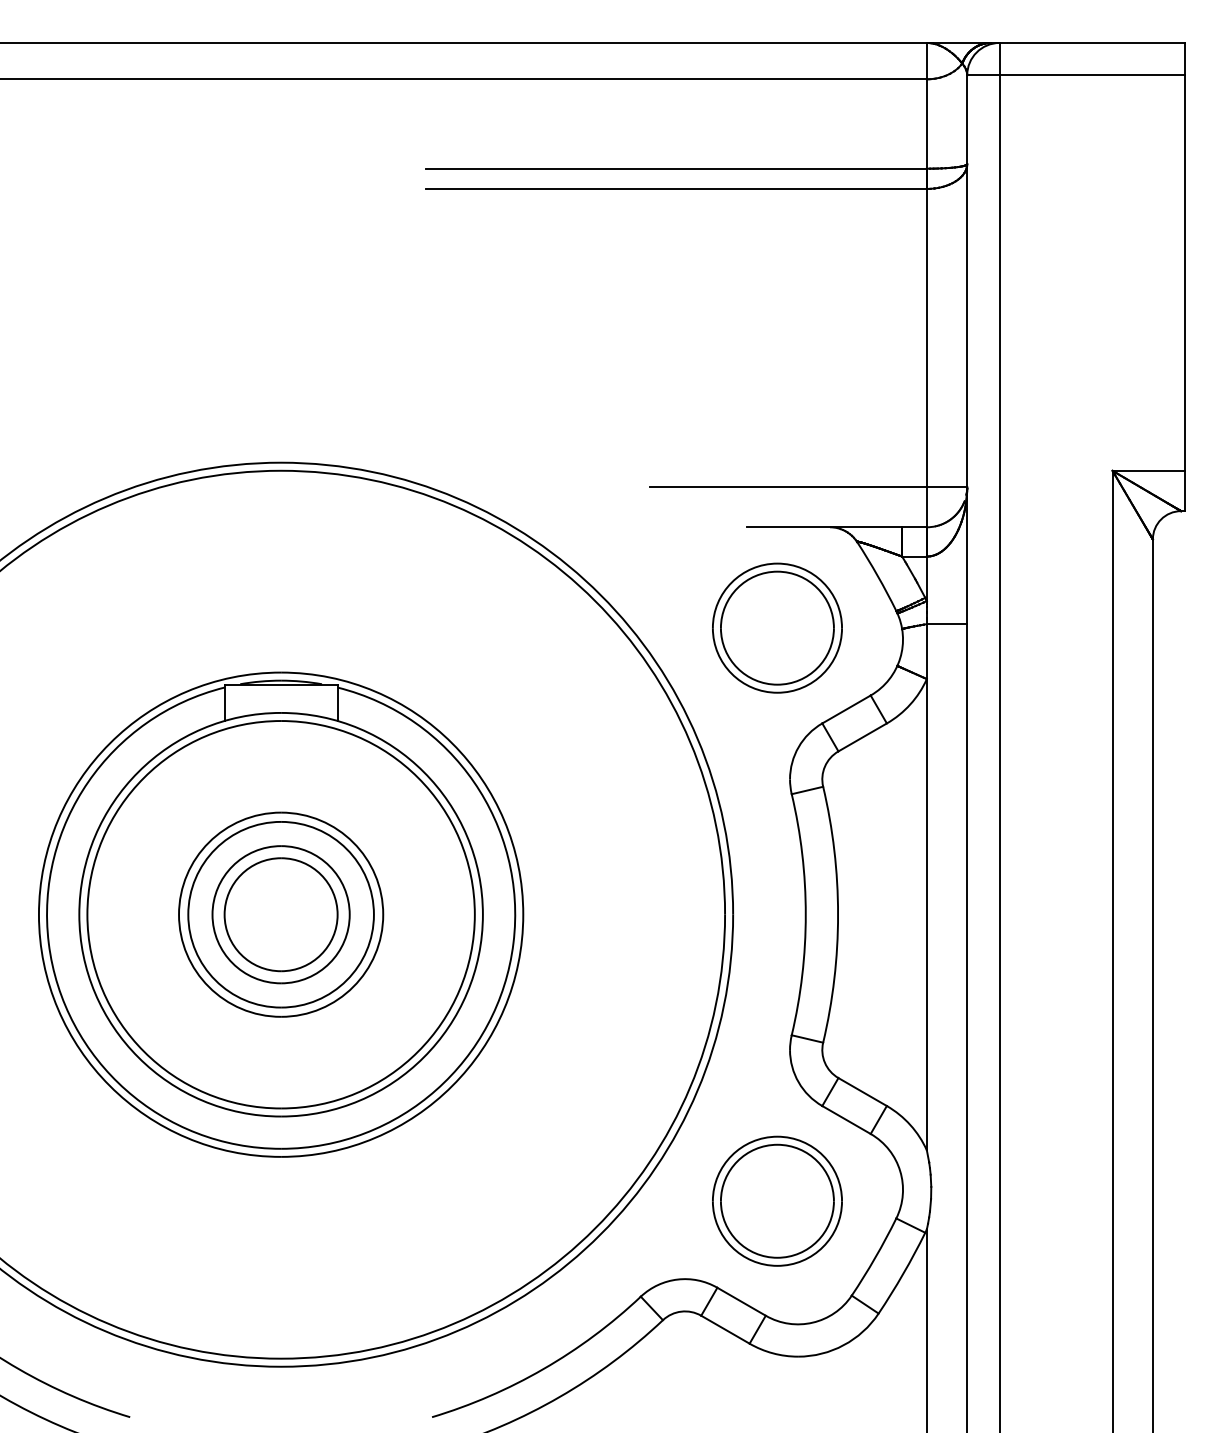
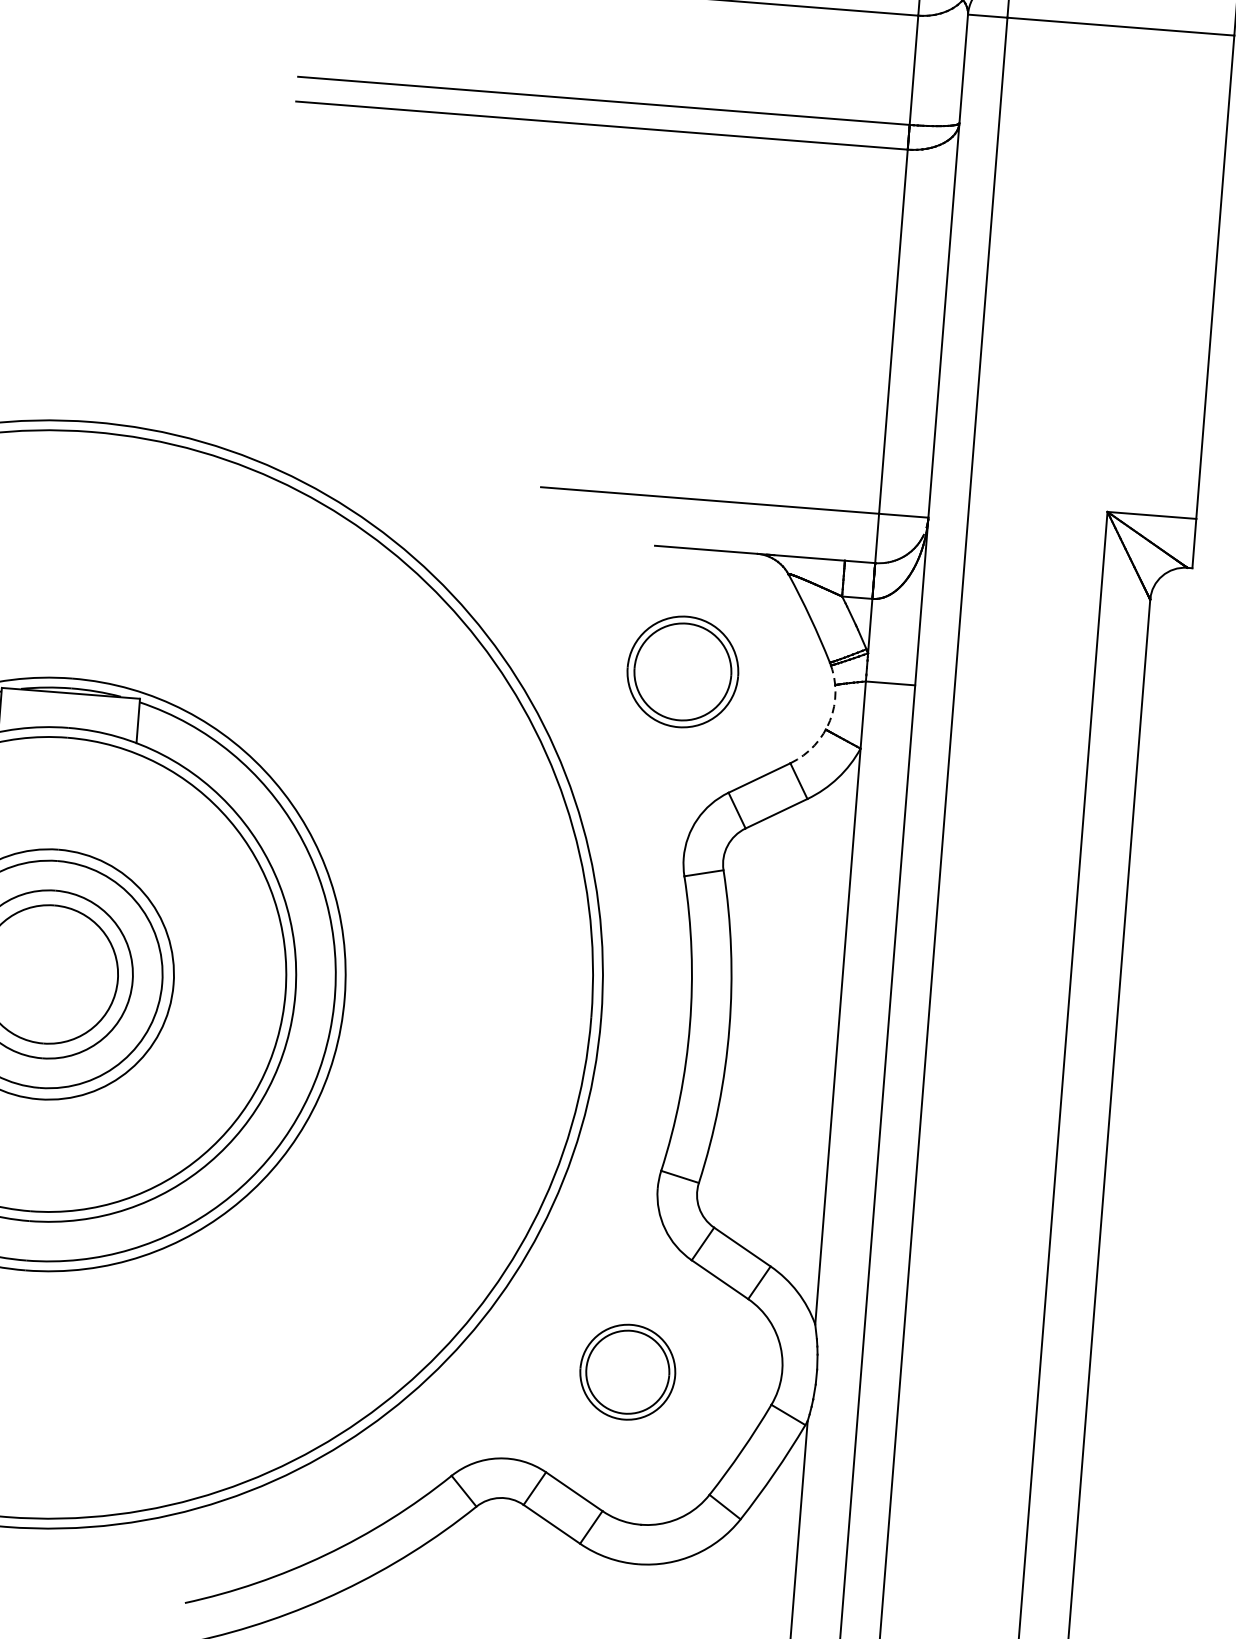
part: (777, 627) -> (683, 671), size x0.7
arc: (900, 658) -> (830, 720), solid -> dashed
part: (777, 1200) -> (627, 1371), size x0.6

